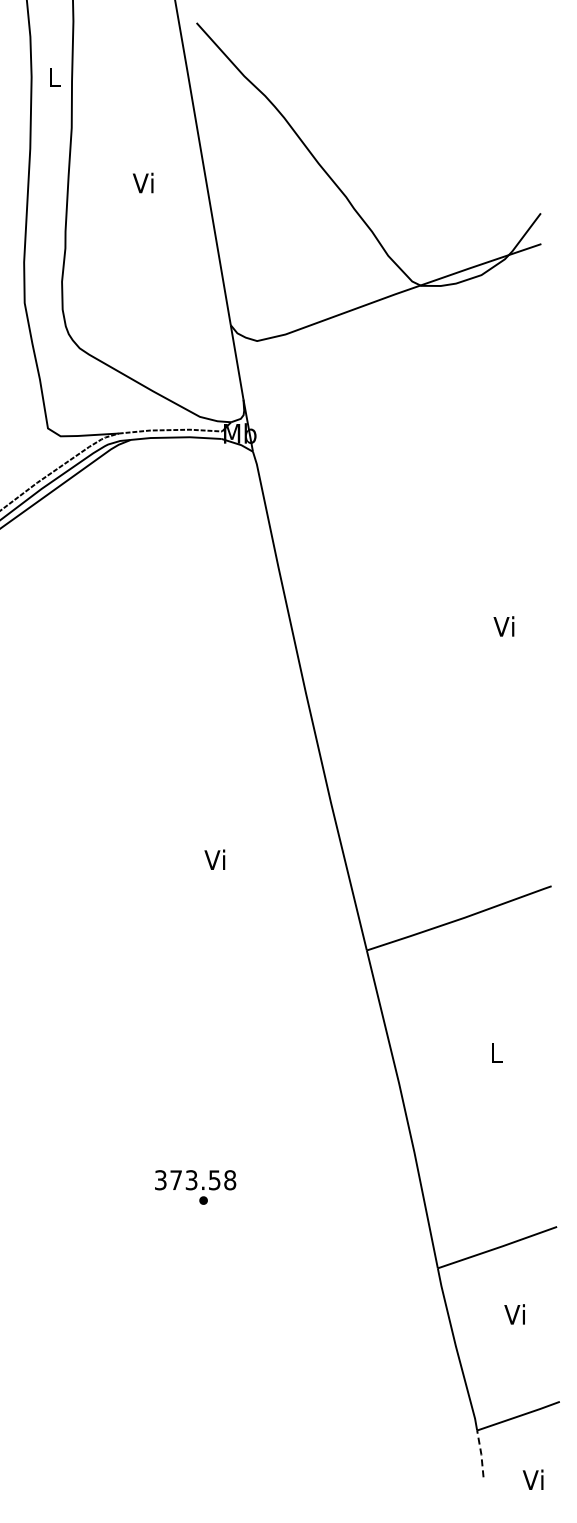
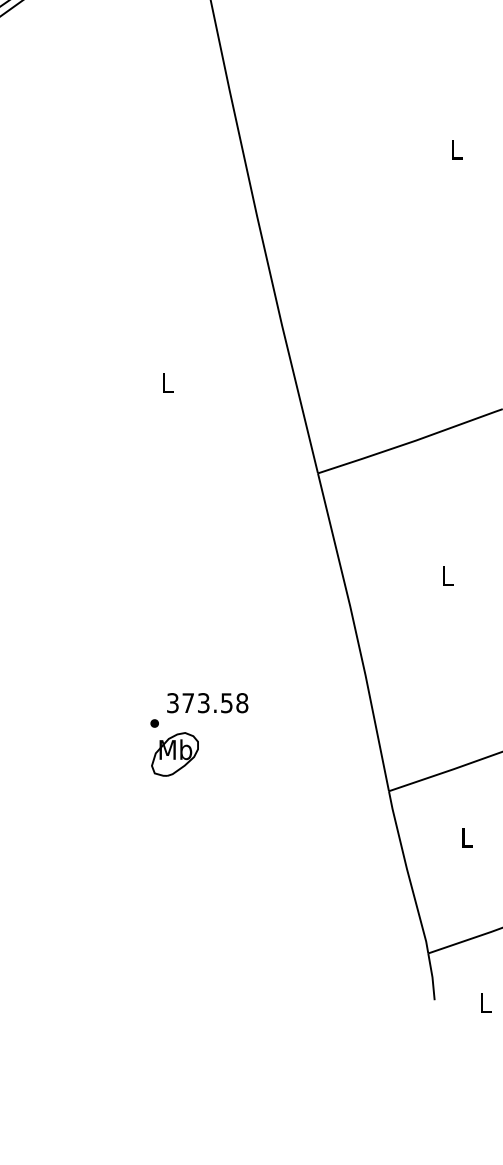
text: (503, 626) -> (454, 149), Vi -> L
text: (214, 859) -> (165, 382), Vi -> L
text: (195, 1180) -> (207, 703), moved
part: (223, 1231) -> (174, 754), added
text: (514, 1314) -> (465, 837), Vi -> L
line: (481, 1453) -> (432, 976), dashed -> solid
text: (532, 1479) -> (483, 1002), Vi -> L

